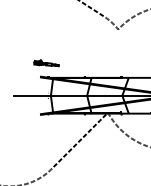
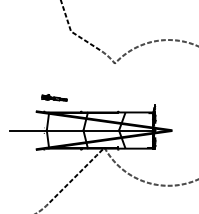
part: (46, 63) -> (54, 97), moved

